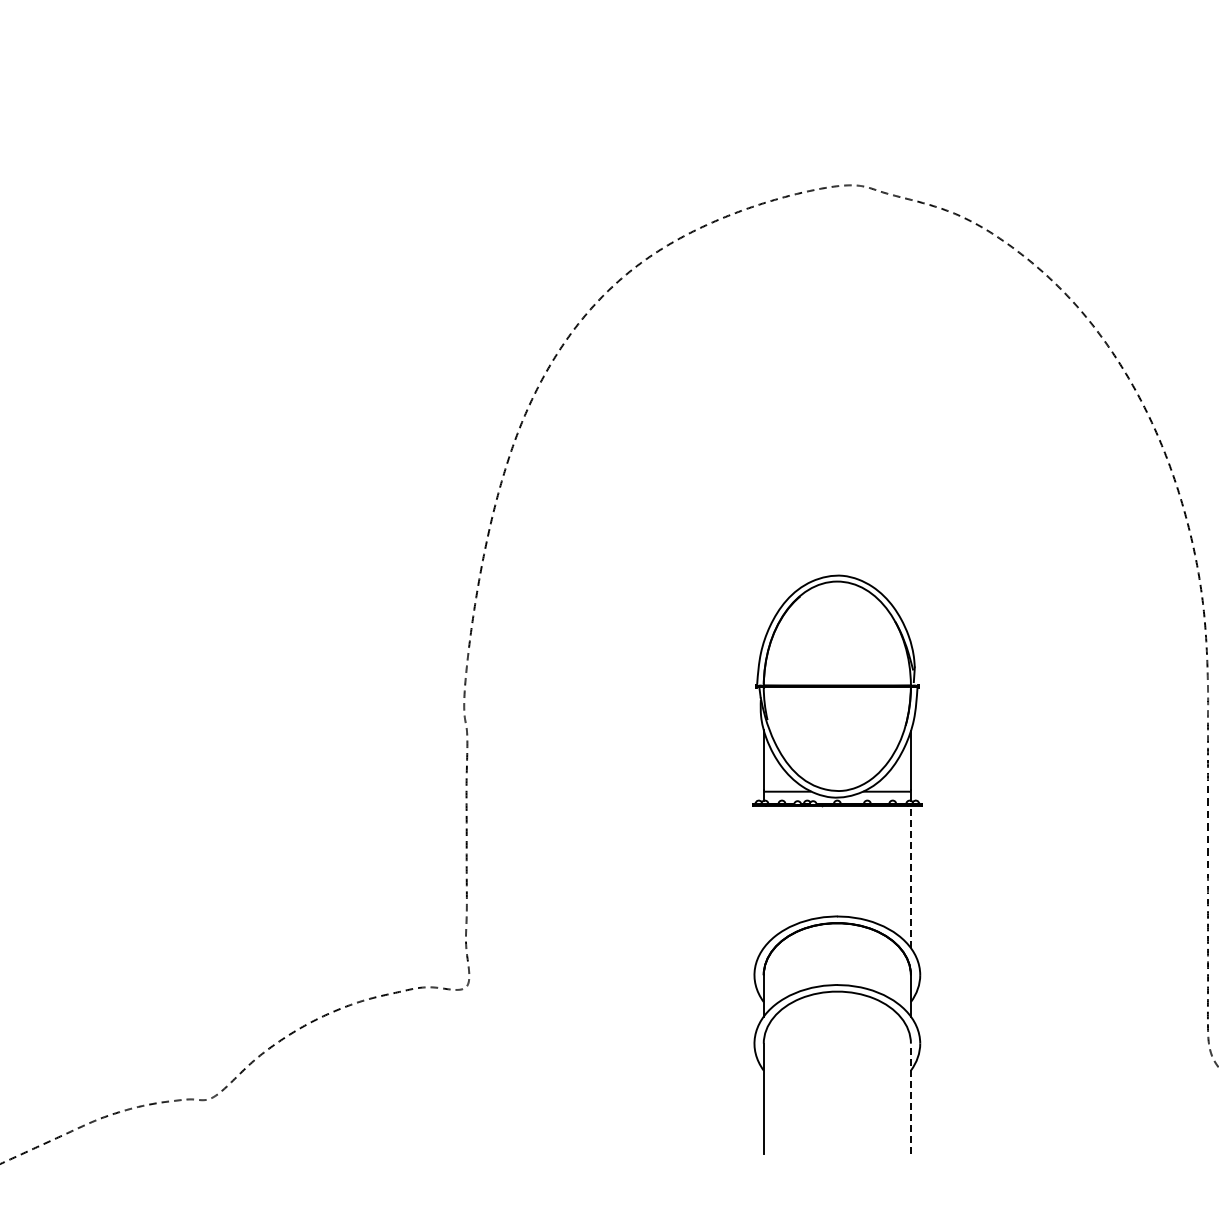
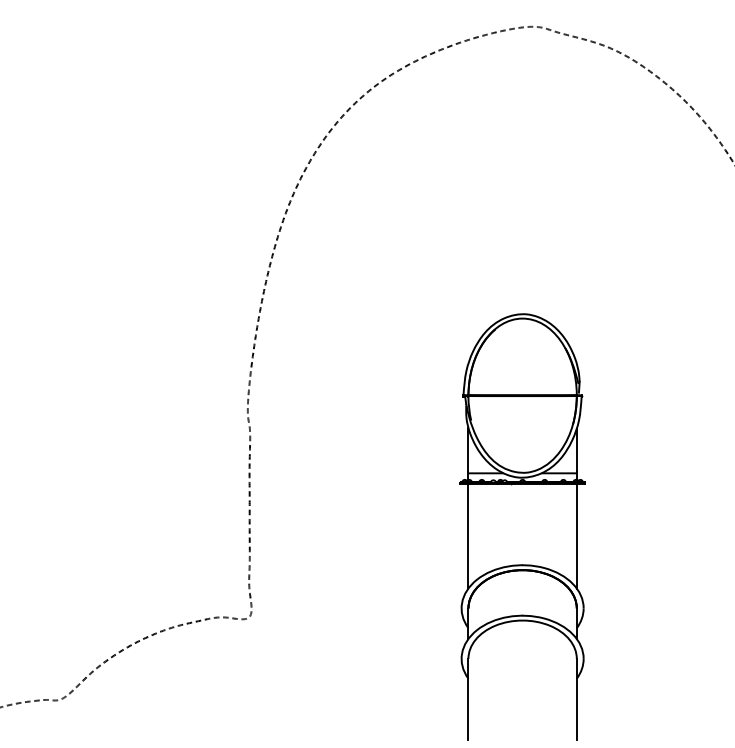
line: (763, 876) -> (468, 535), added
line: (910, 876) -> (576, 535), dashed -> solid
line: (910, 1098) -> (576, 699), dashed -> solid

